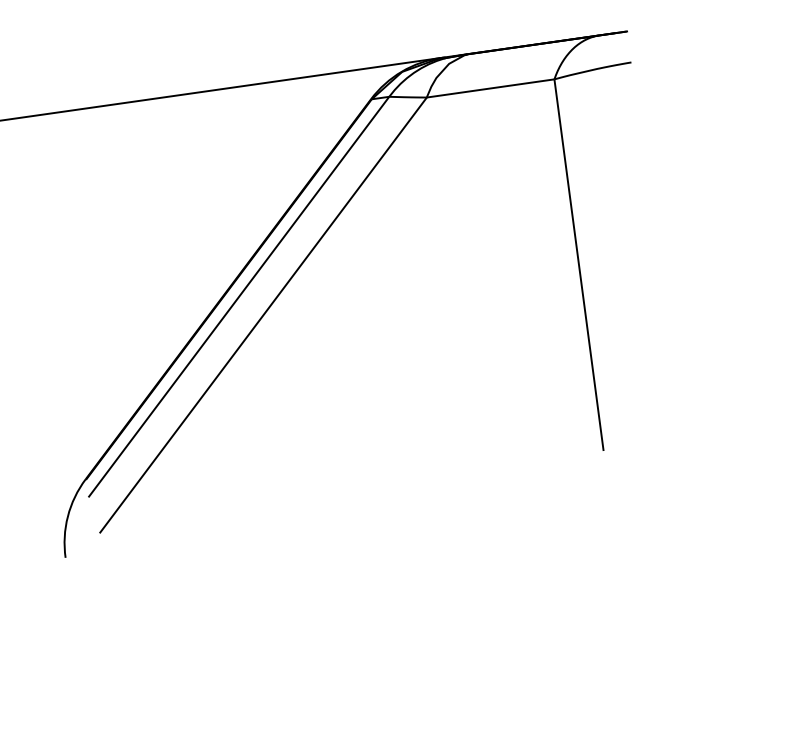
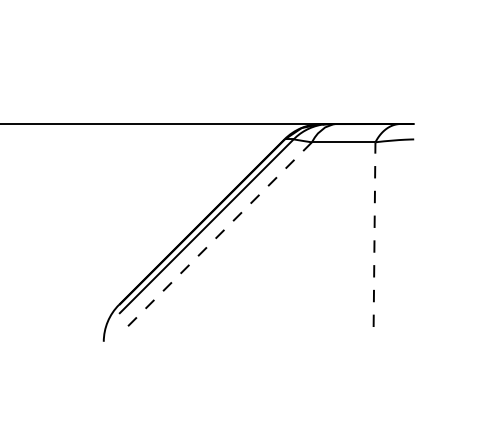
line: (578, 264) -> (374, 234), solid -> dashed
line: (262, 316) -> (216, 237), solid -> dashed

